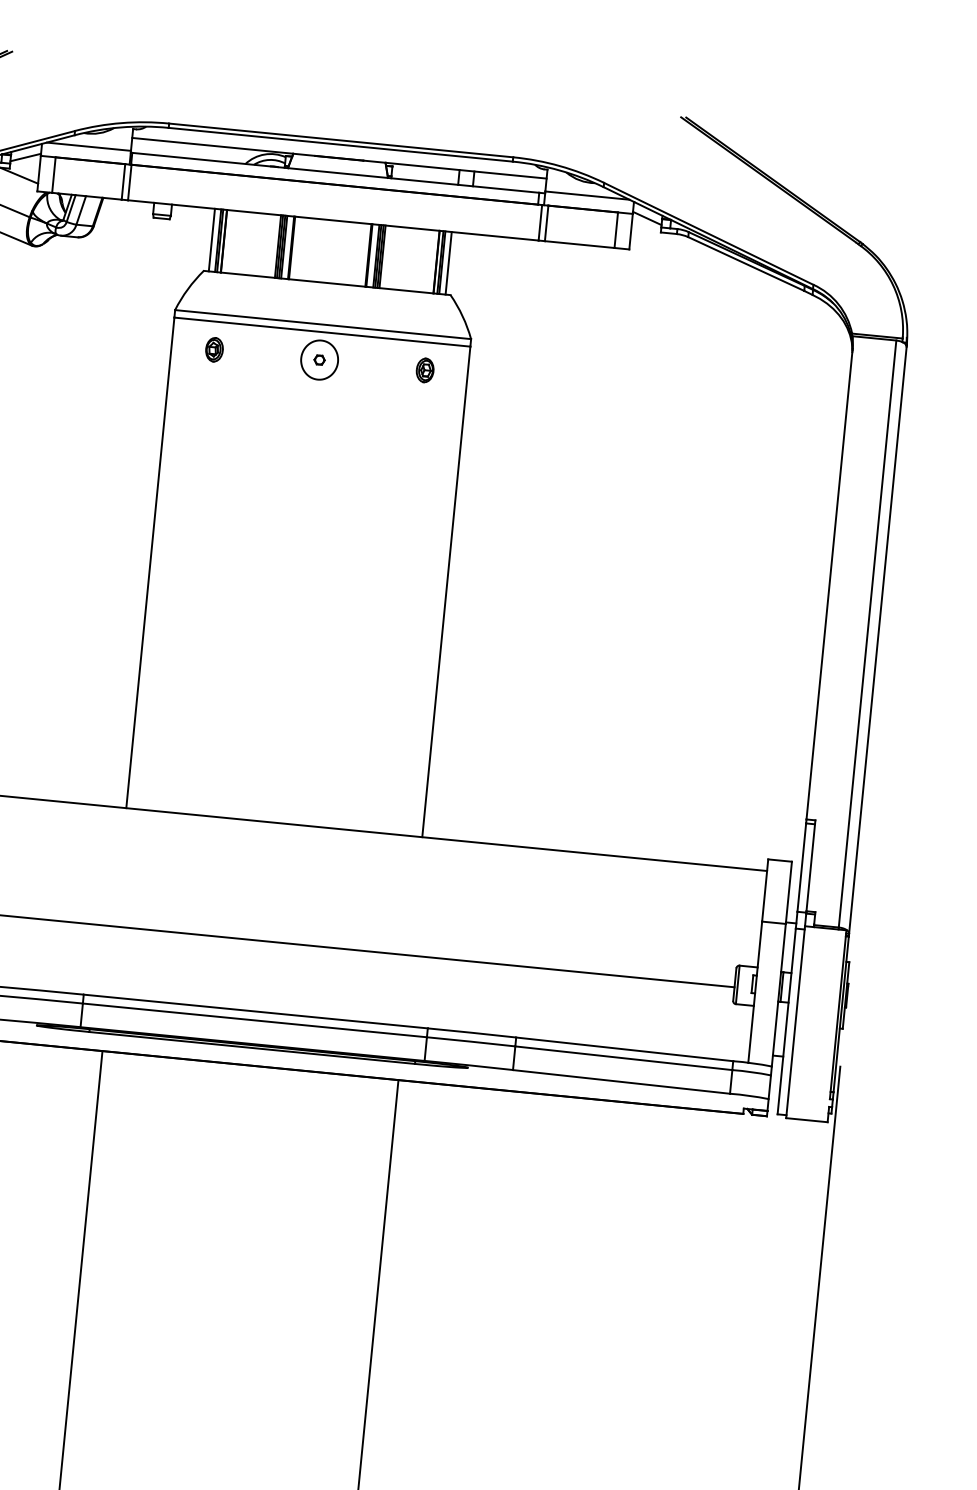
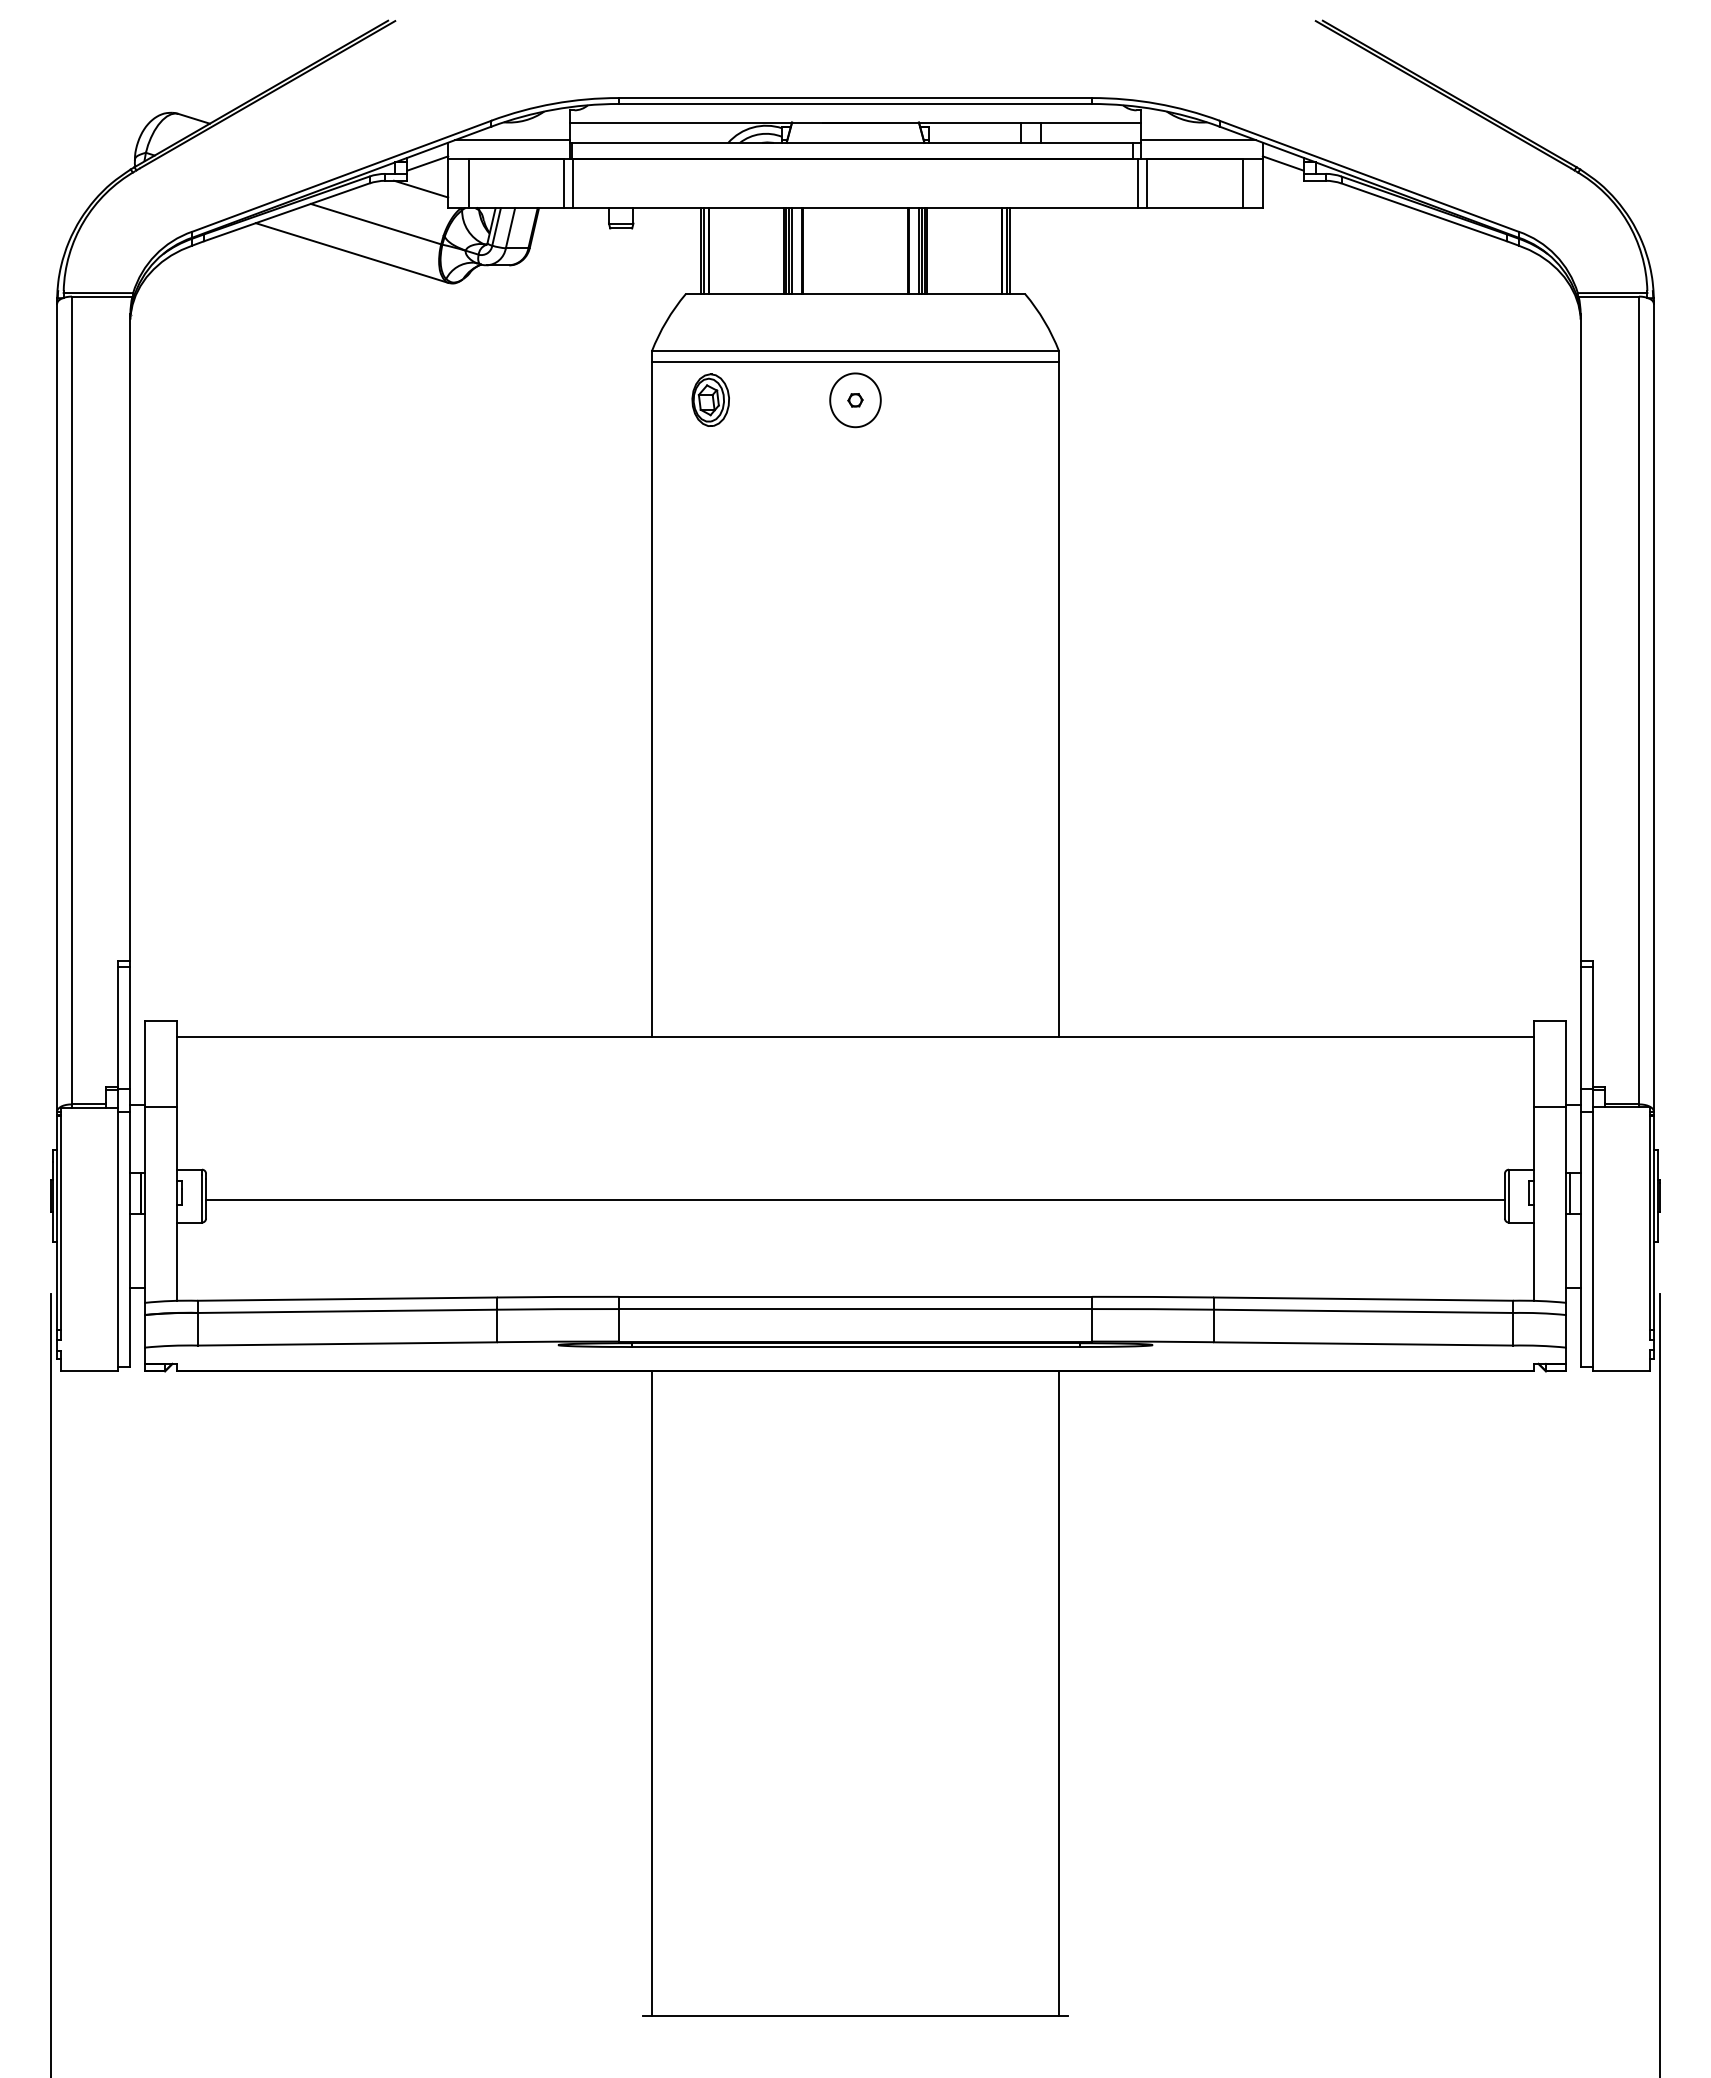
line: (211, 240) -> (692, 251), removed
line: (448, 263) -> (1018, 251), removed
part: (214, 349) -> (710, 400), size x1.6
part: (424, 370) -> (1000, 400), removed

